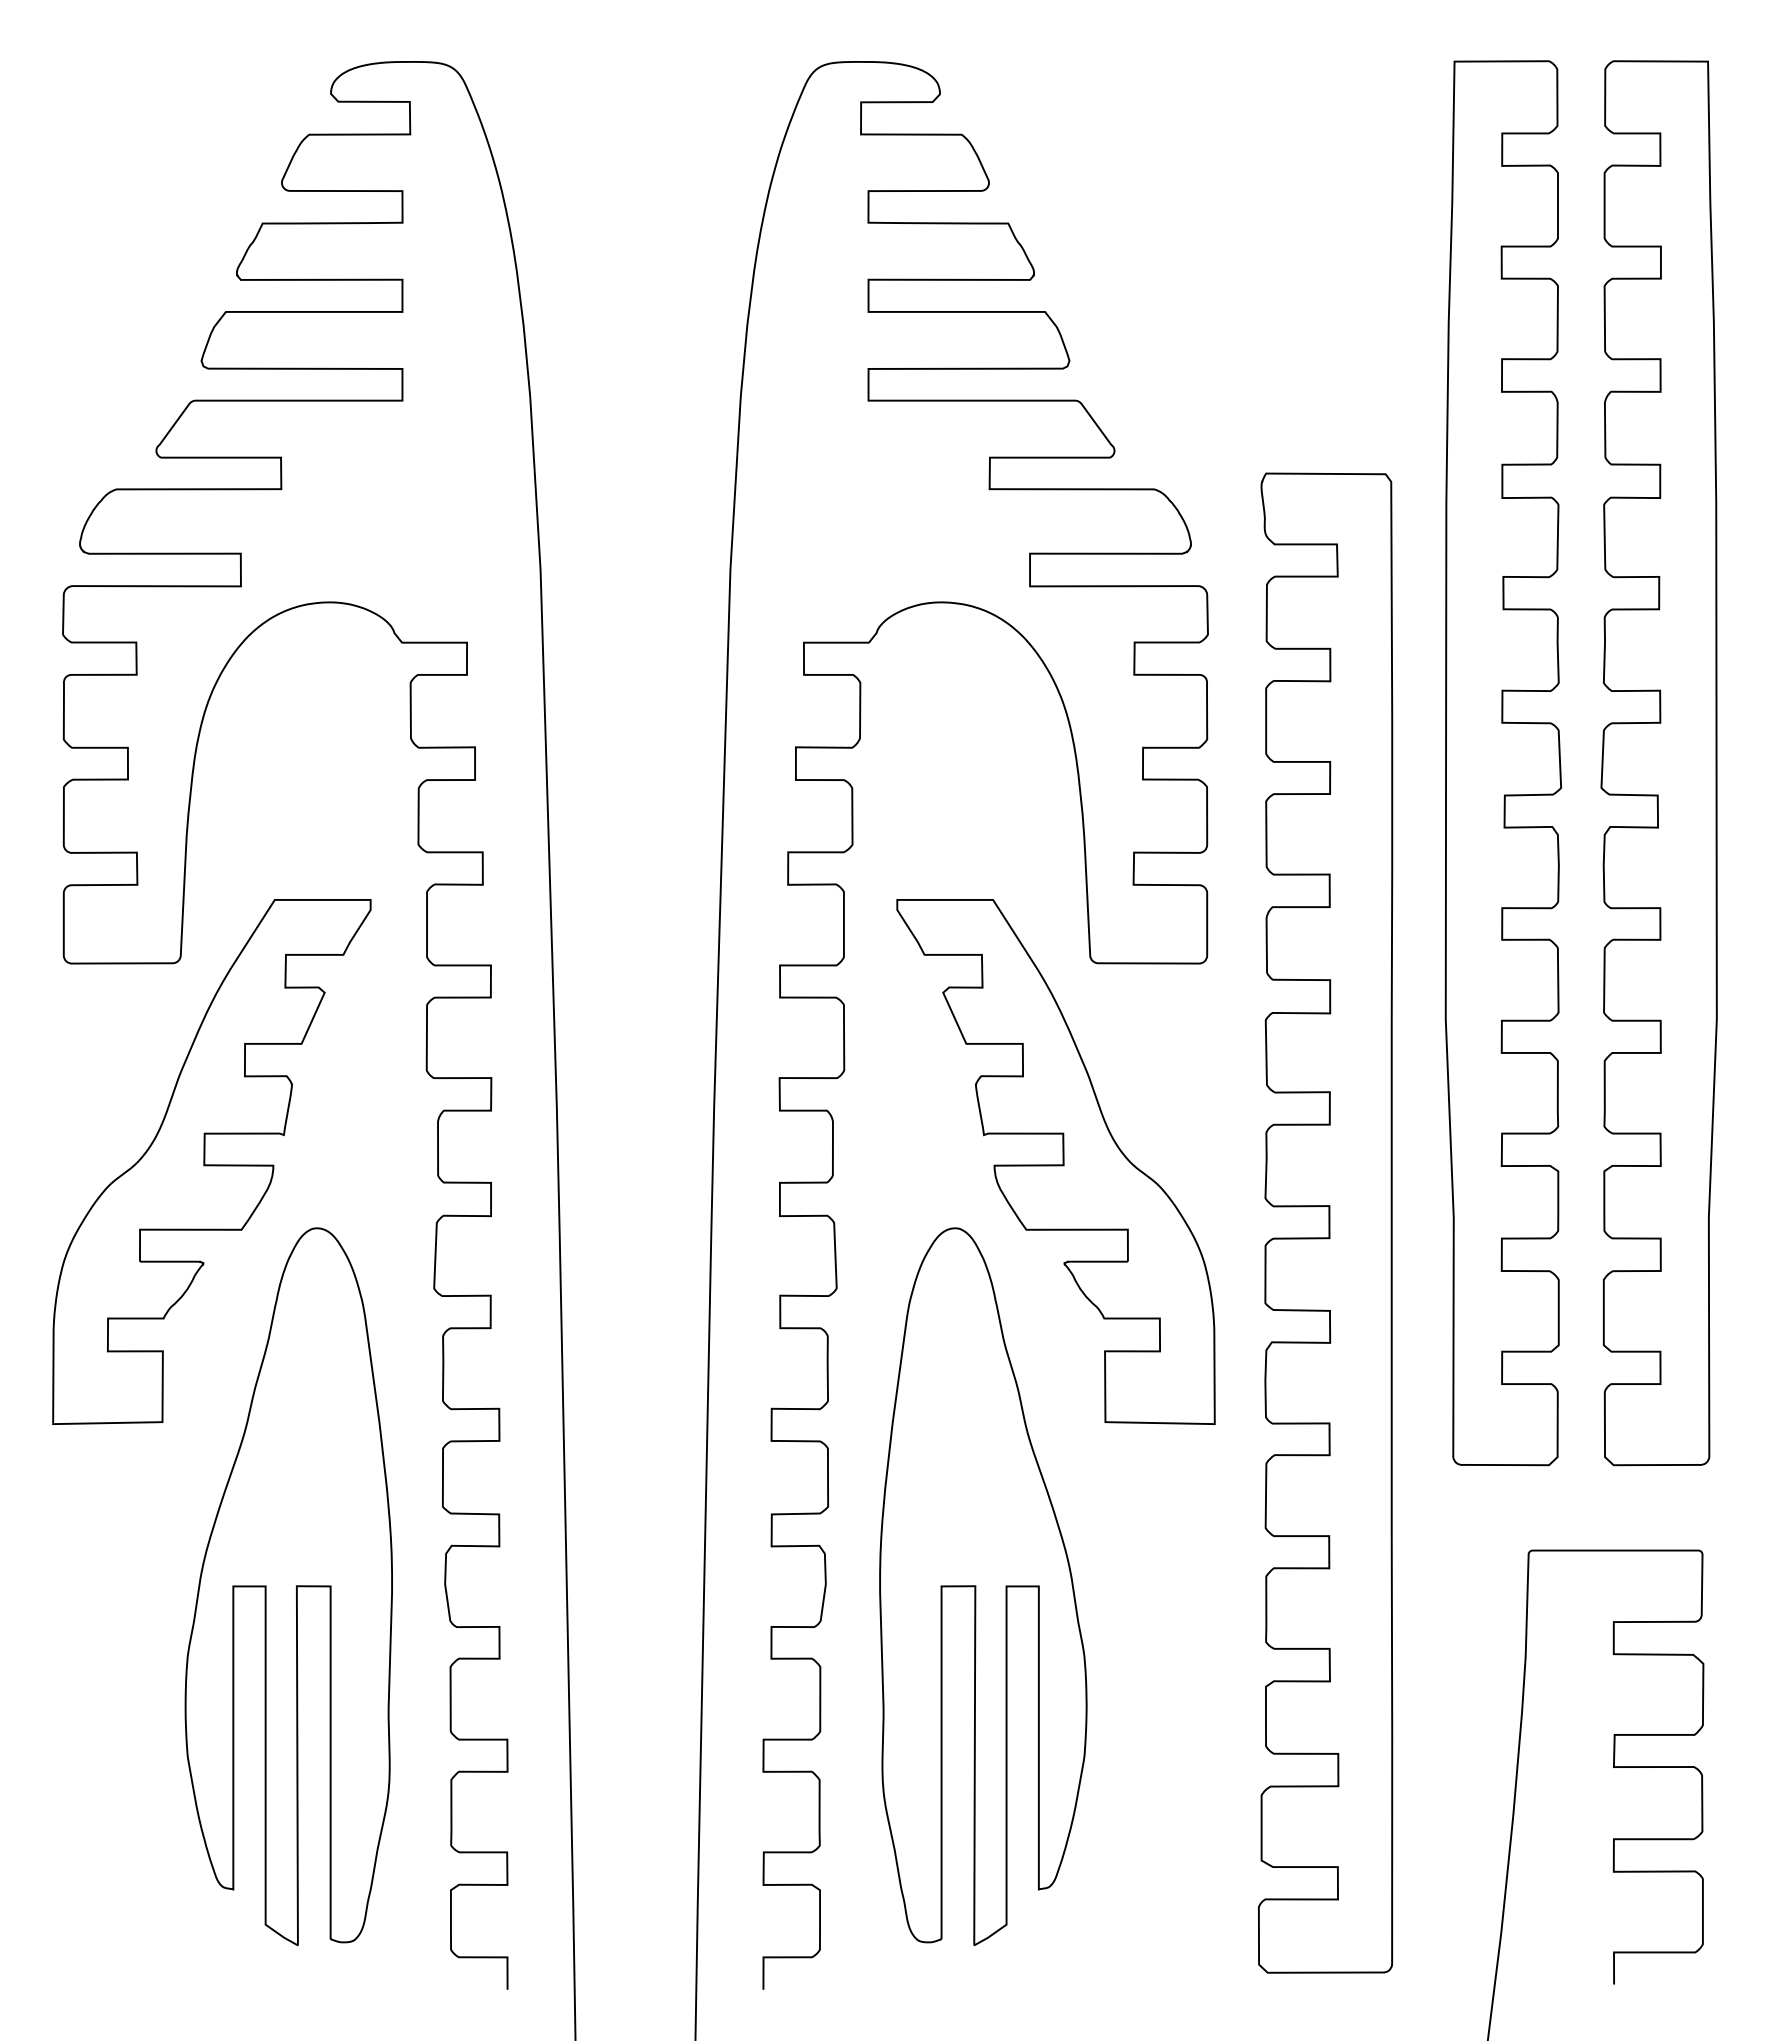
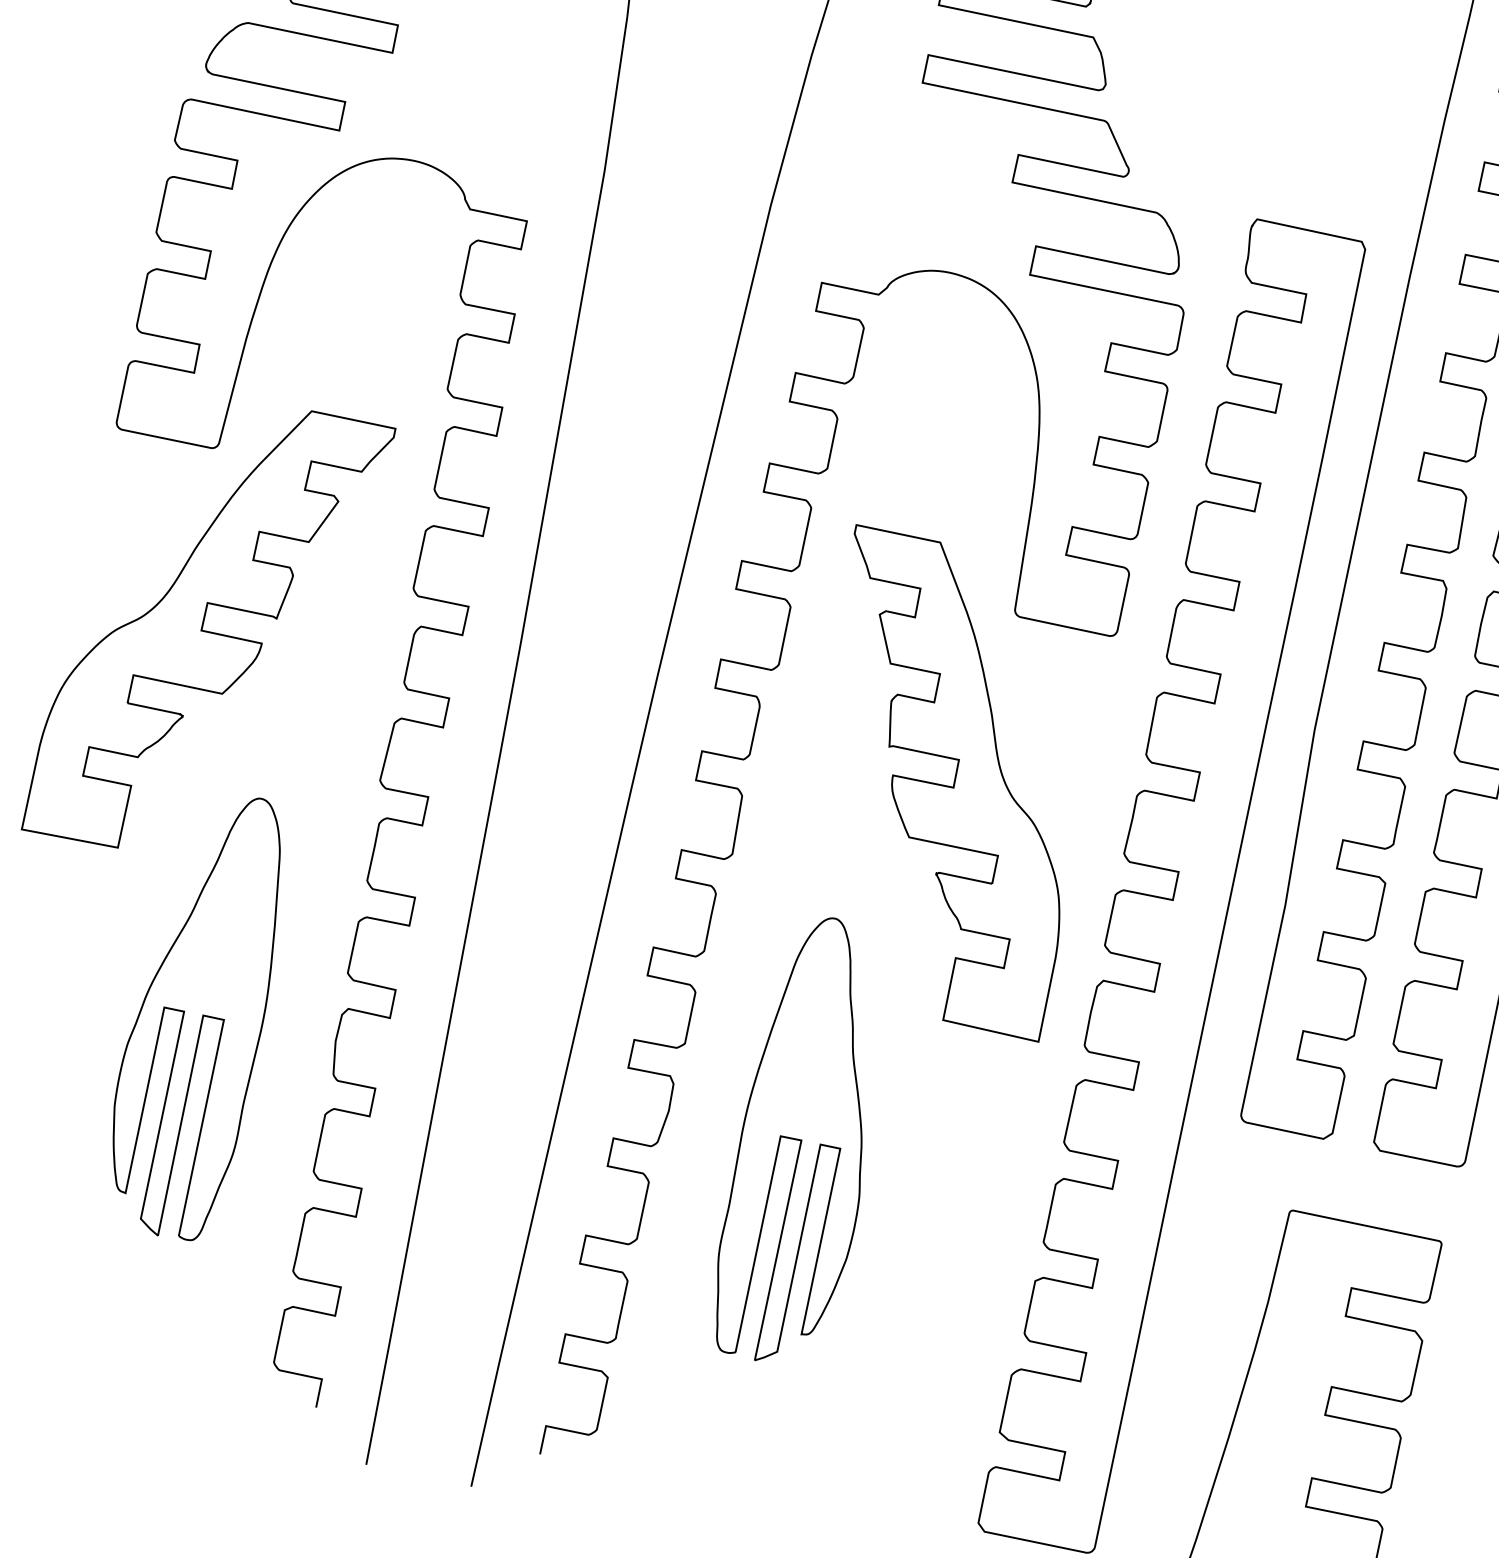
part: (288, 1586) -> (198, 1014), size x0.7
part: (983, 1586) -> (806, 1141), size x0.7

